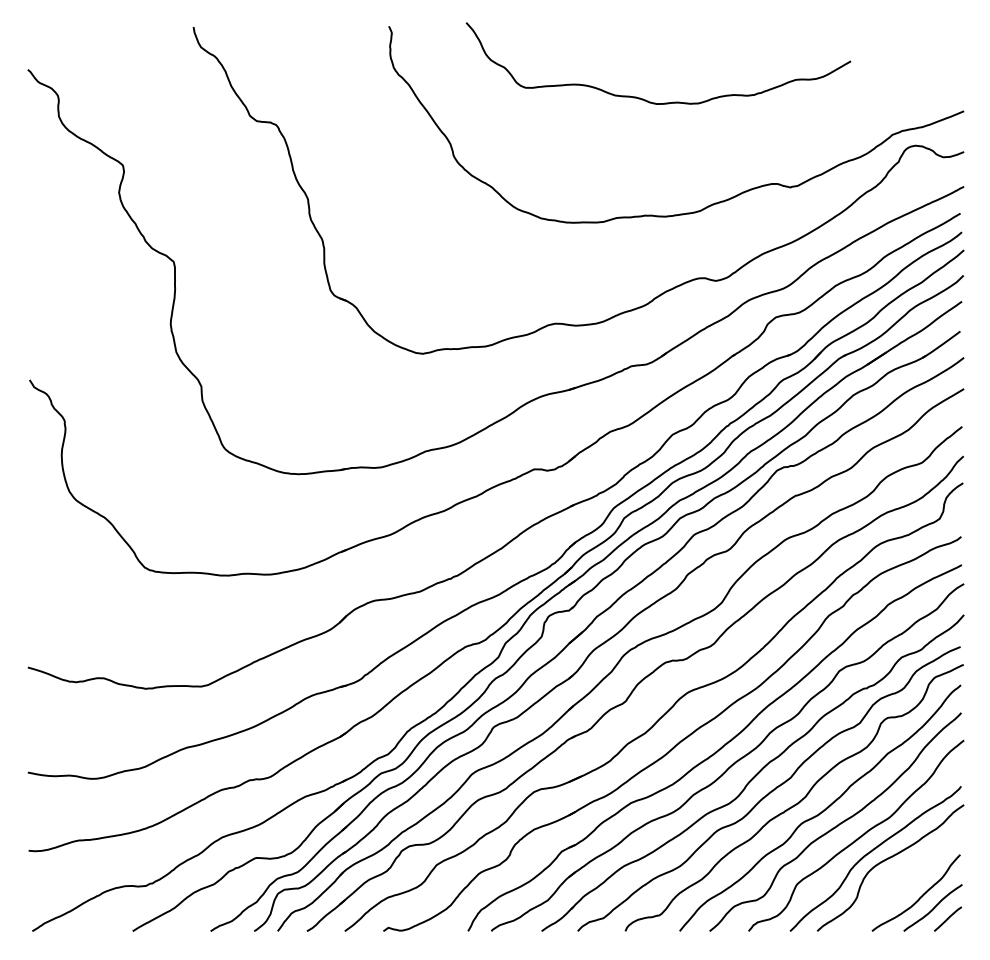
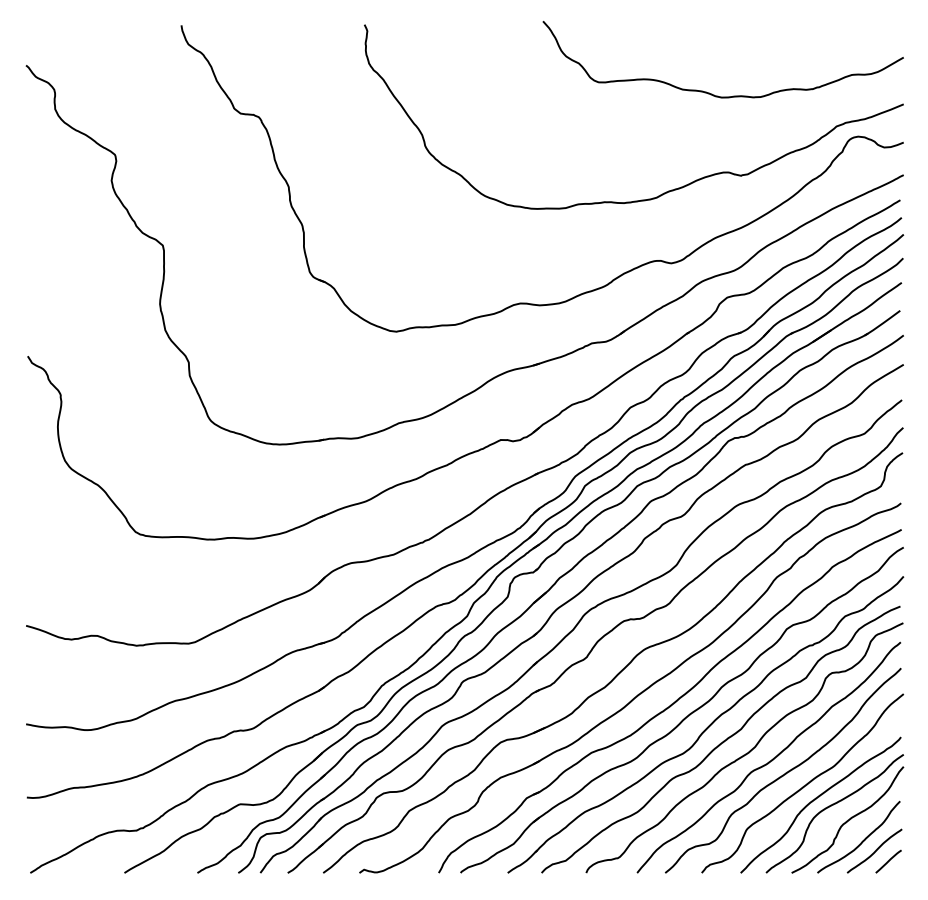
curve: (643, 98) -> (709, 92), moved
curve: (905, 874) -> (848, 819), added

